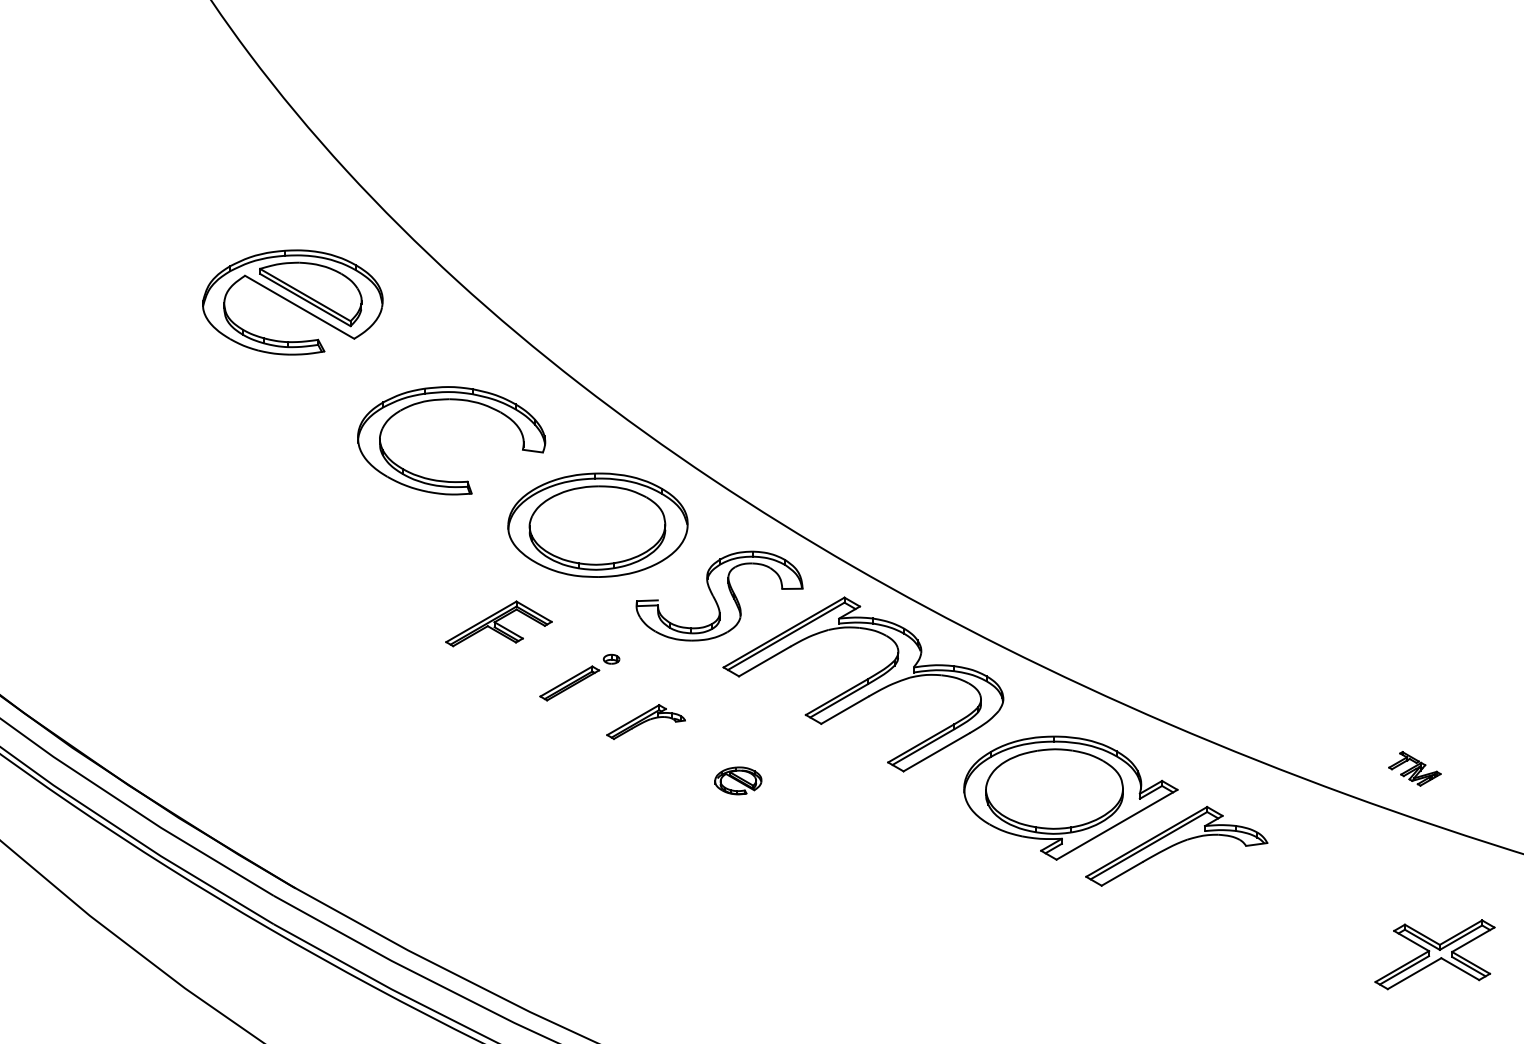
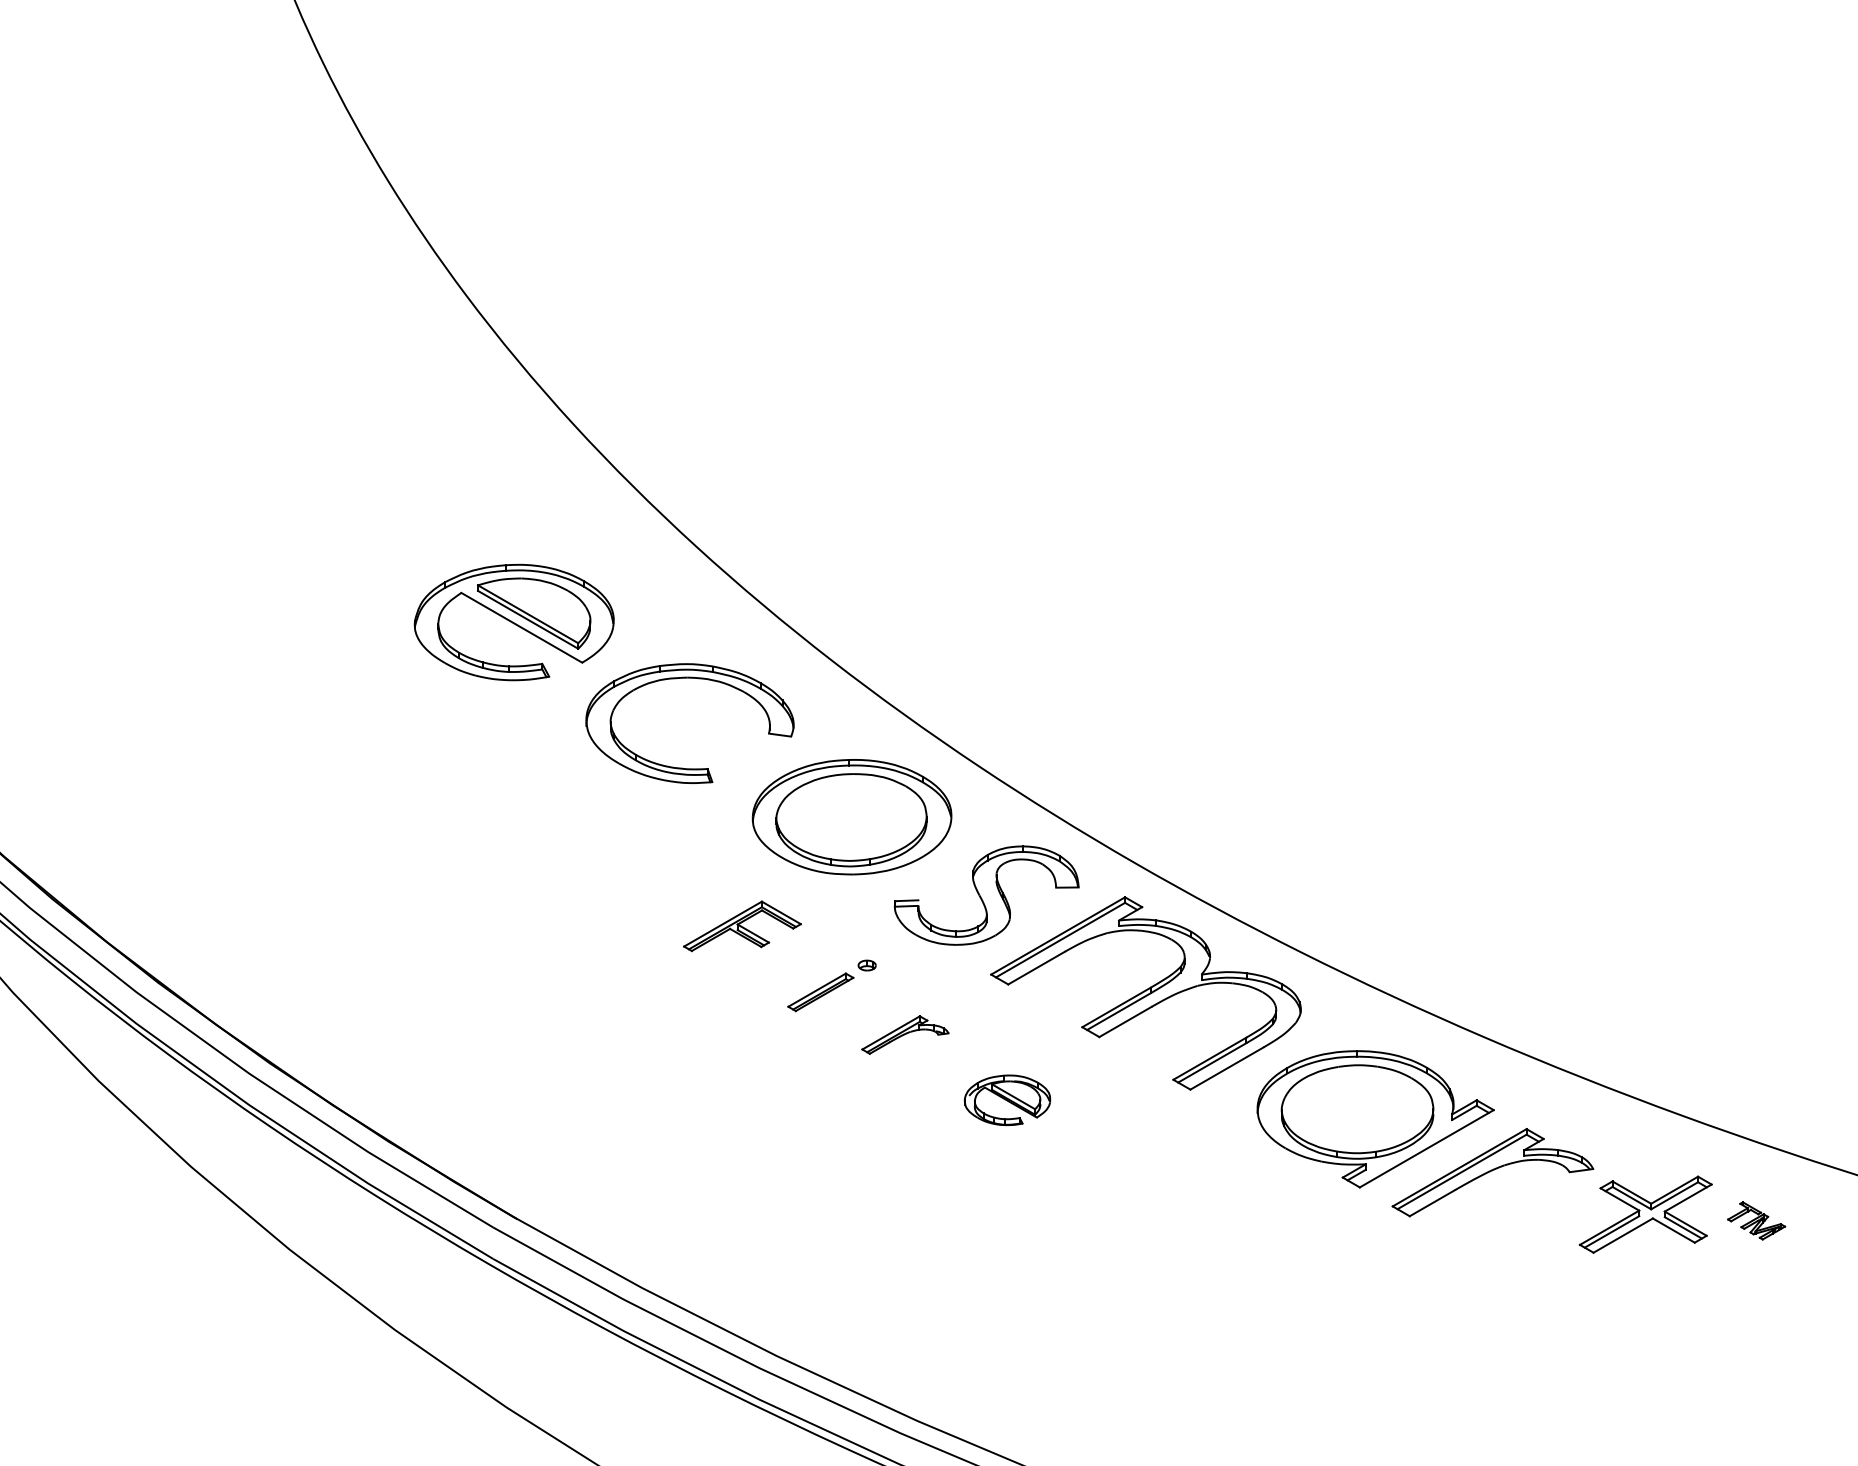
part: (292, 302) -> (513, 622), moved
part: (1414, 768) -> (1756, 1220), moved
part: (738, 780) -> (1007, 1099), size x1.67
part: (1434, 954) -> (1645, 1214), moved

